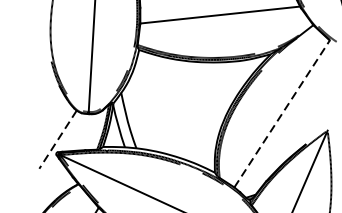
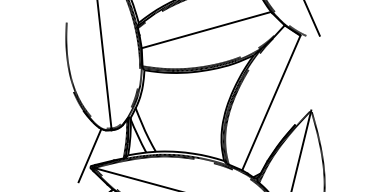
line: (282, 113) -> (271, 102), dashed -> solid
line: (57, 139) -> (89, 155), dashed -> solid

